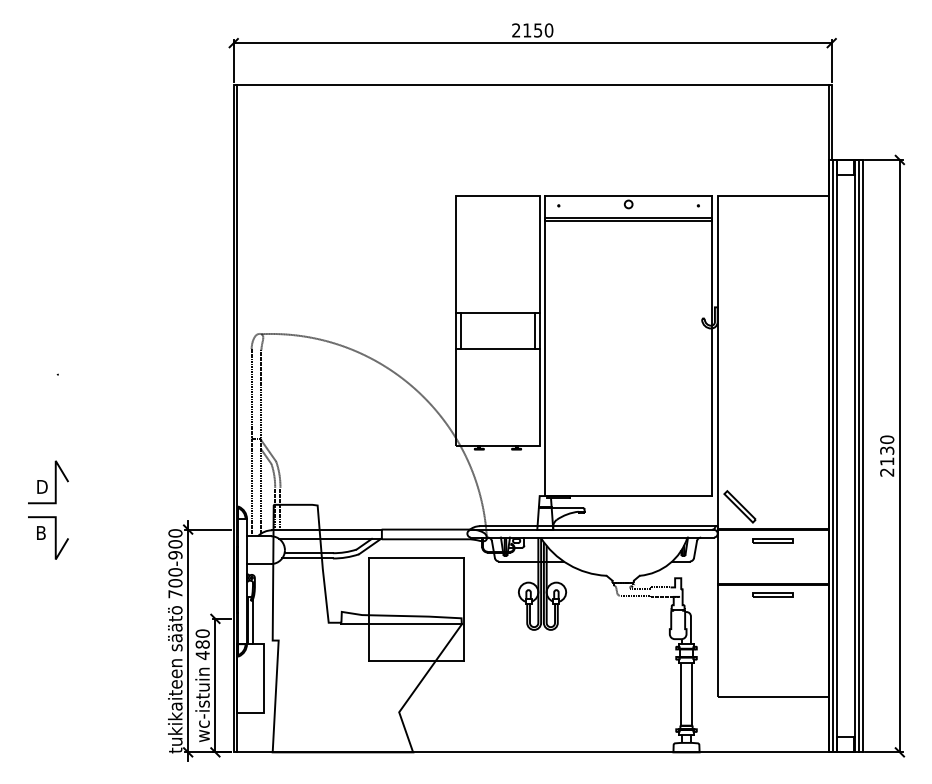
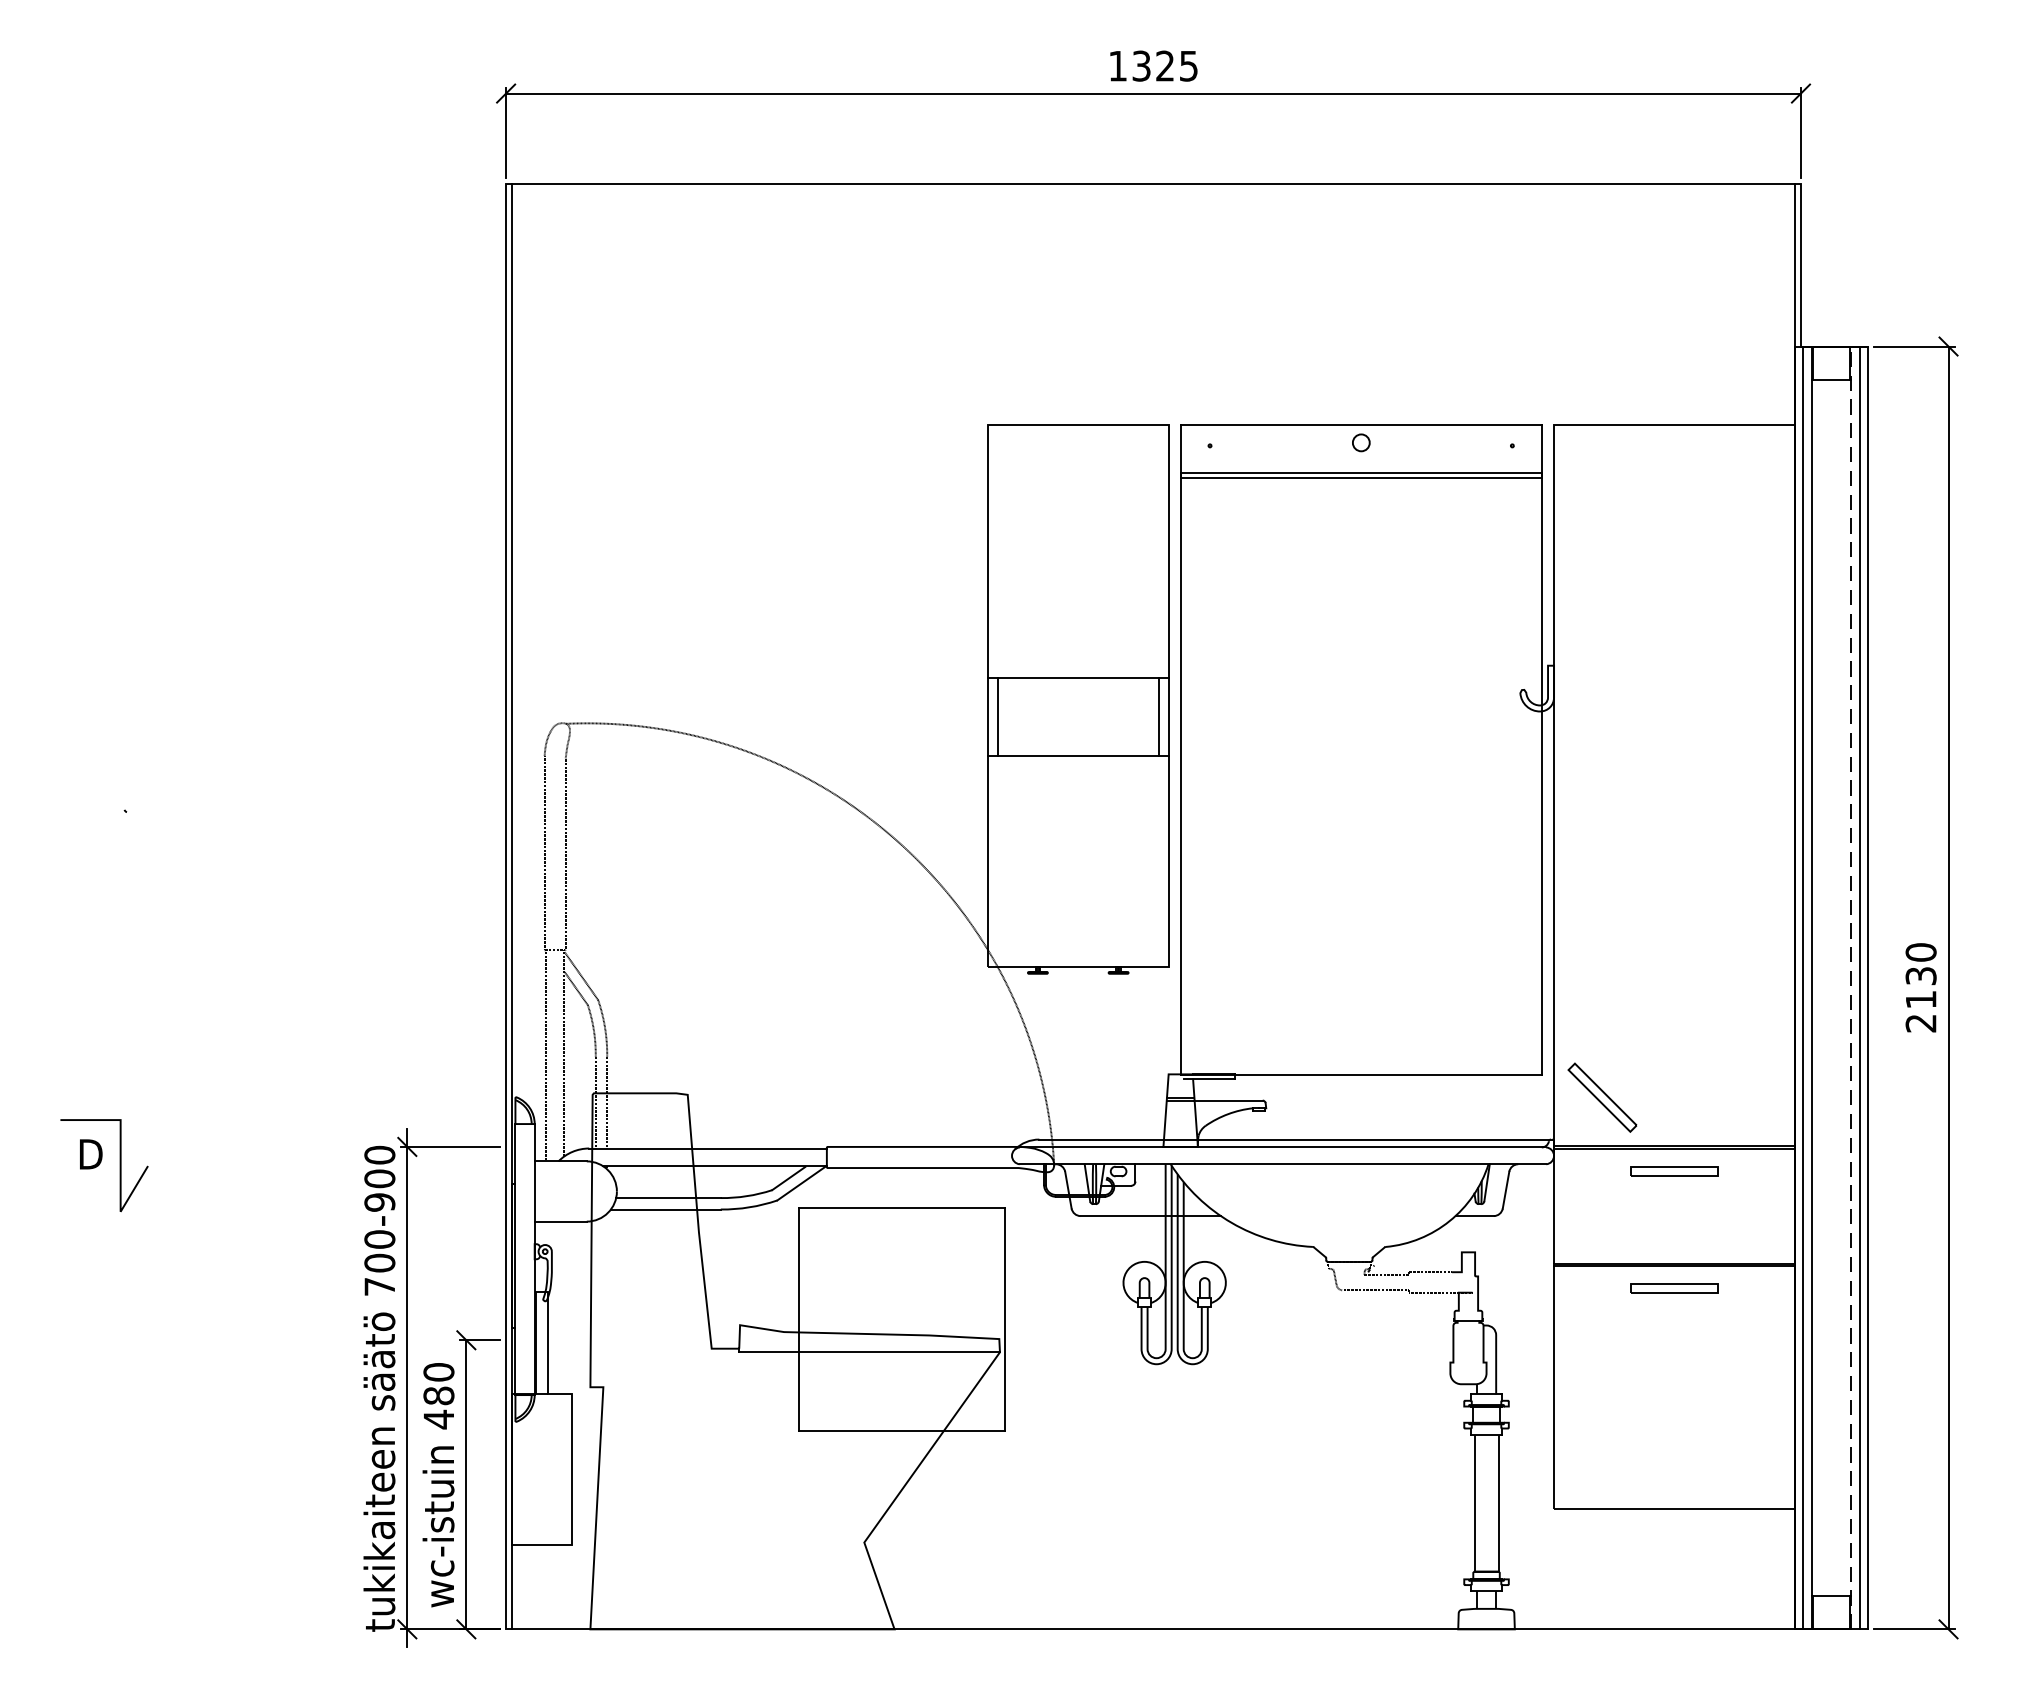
text: (532, 30) -> (1153, 66), 2150 -> 1325
line: (854, 455) -> (1850, 986), solid -> dashed
part: (48, 482) -> (104, 1044), removed
text: (42, 533) -> (91, 1155), B -> D

